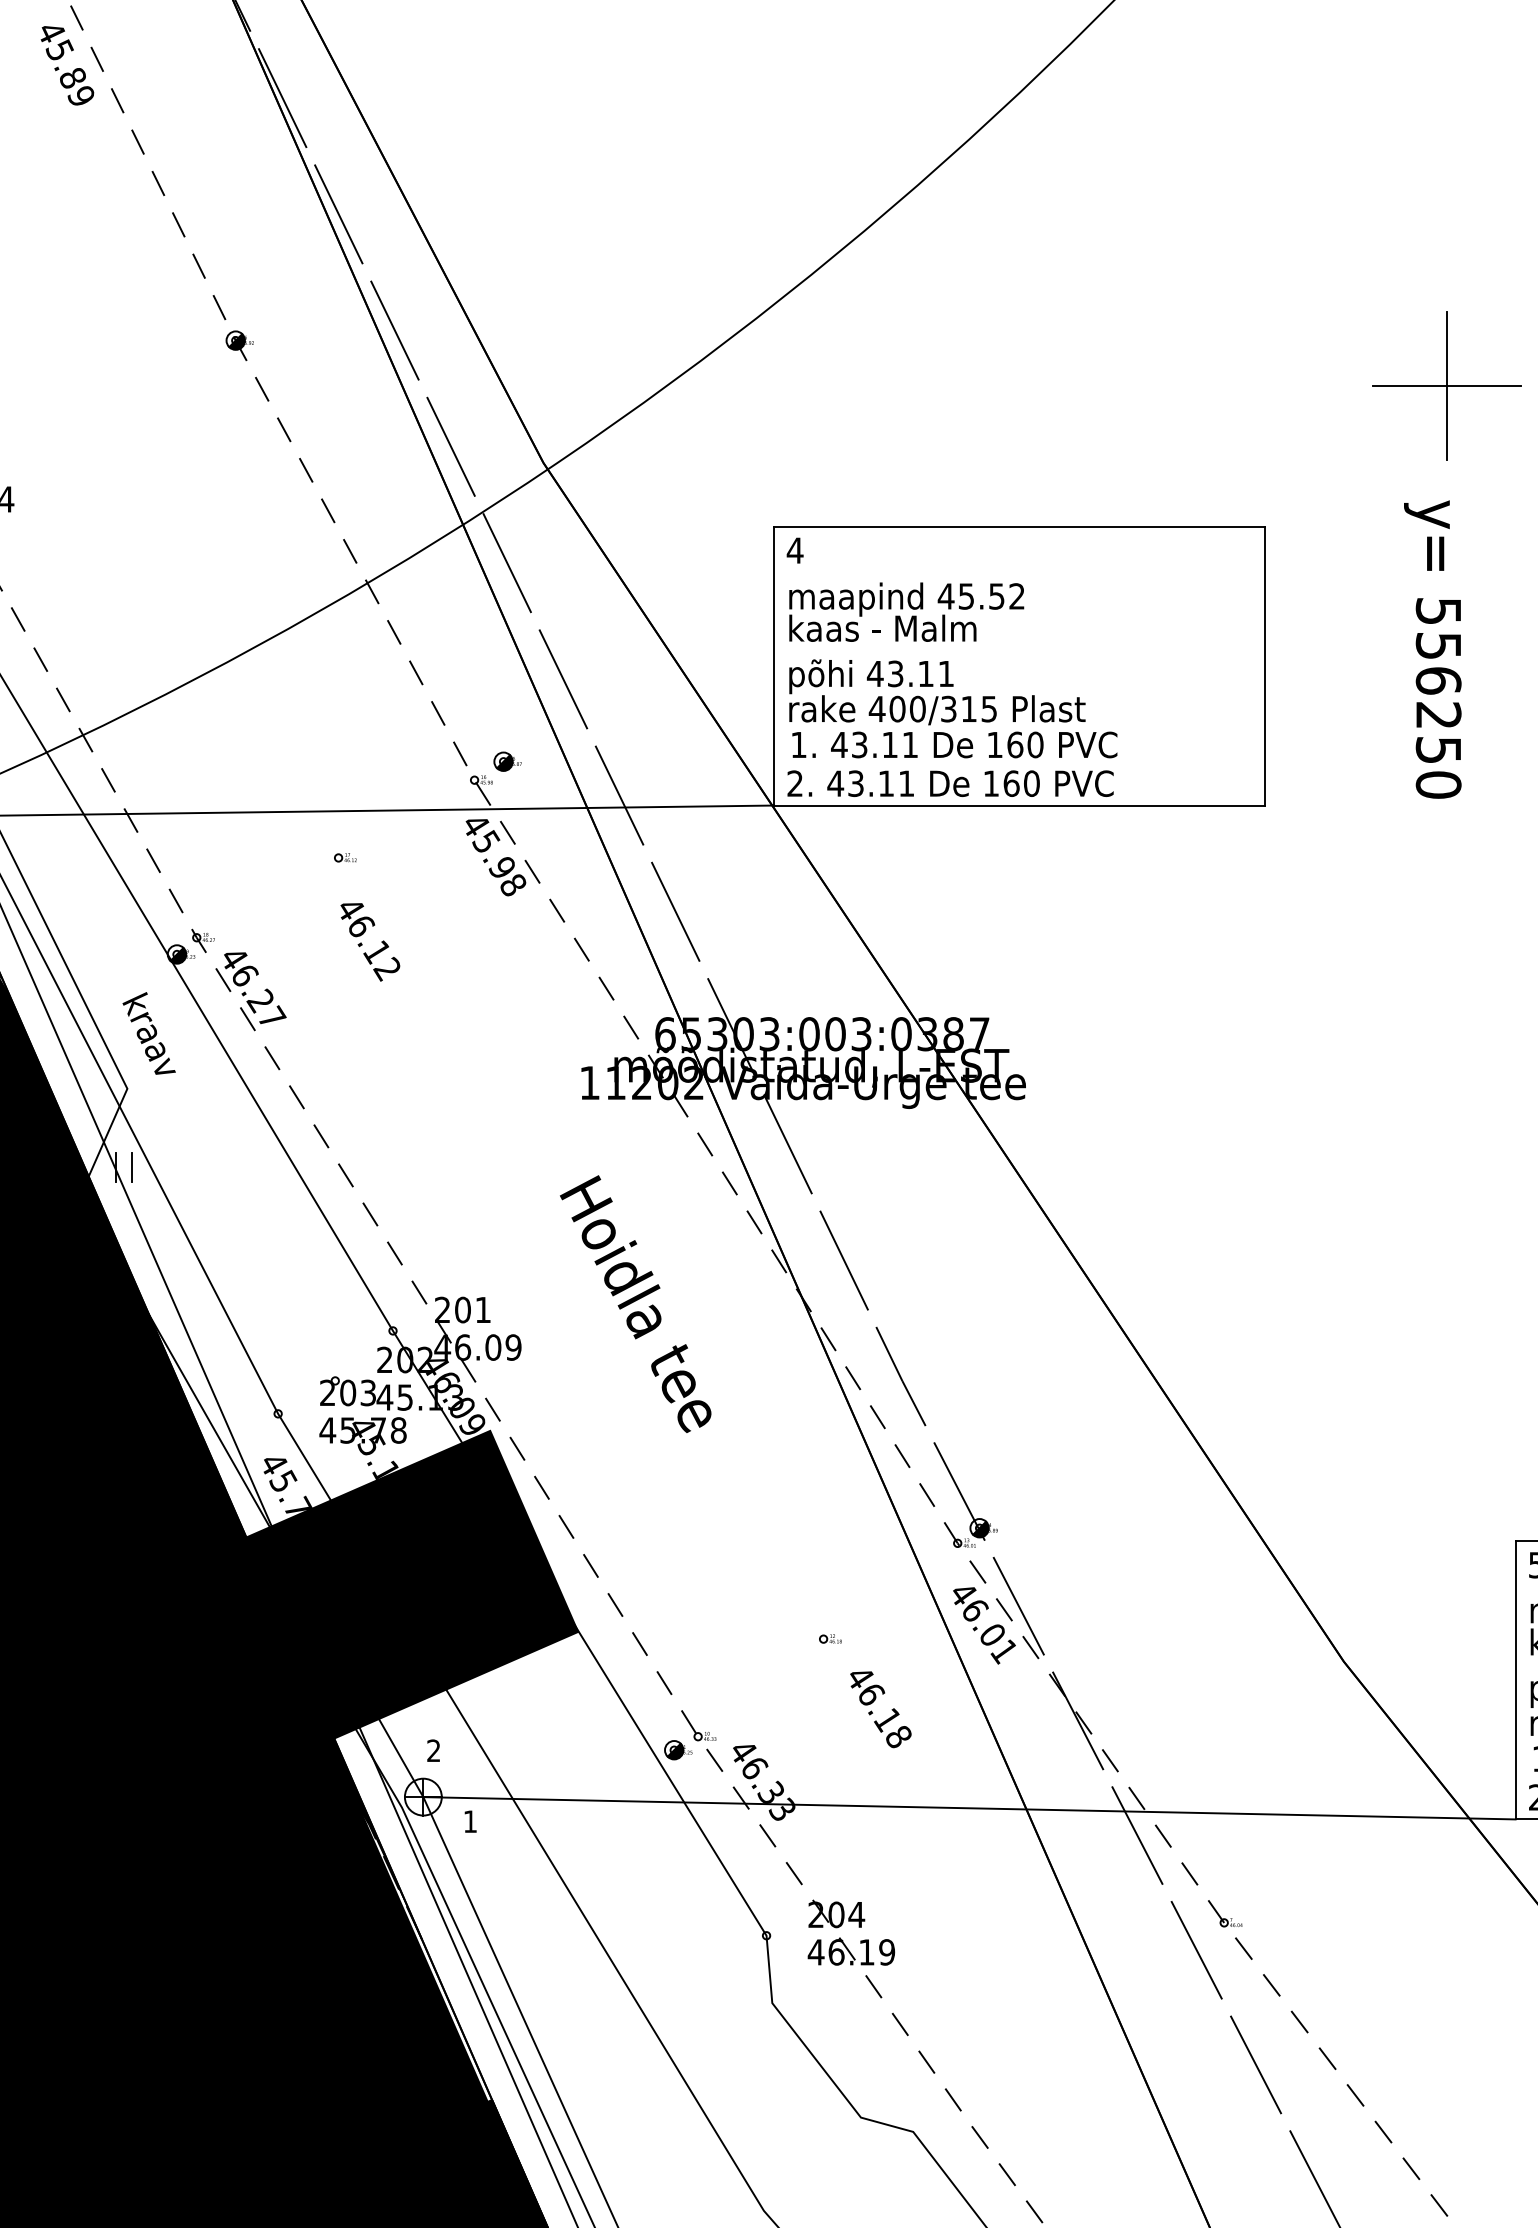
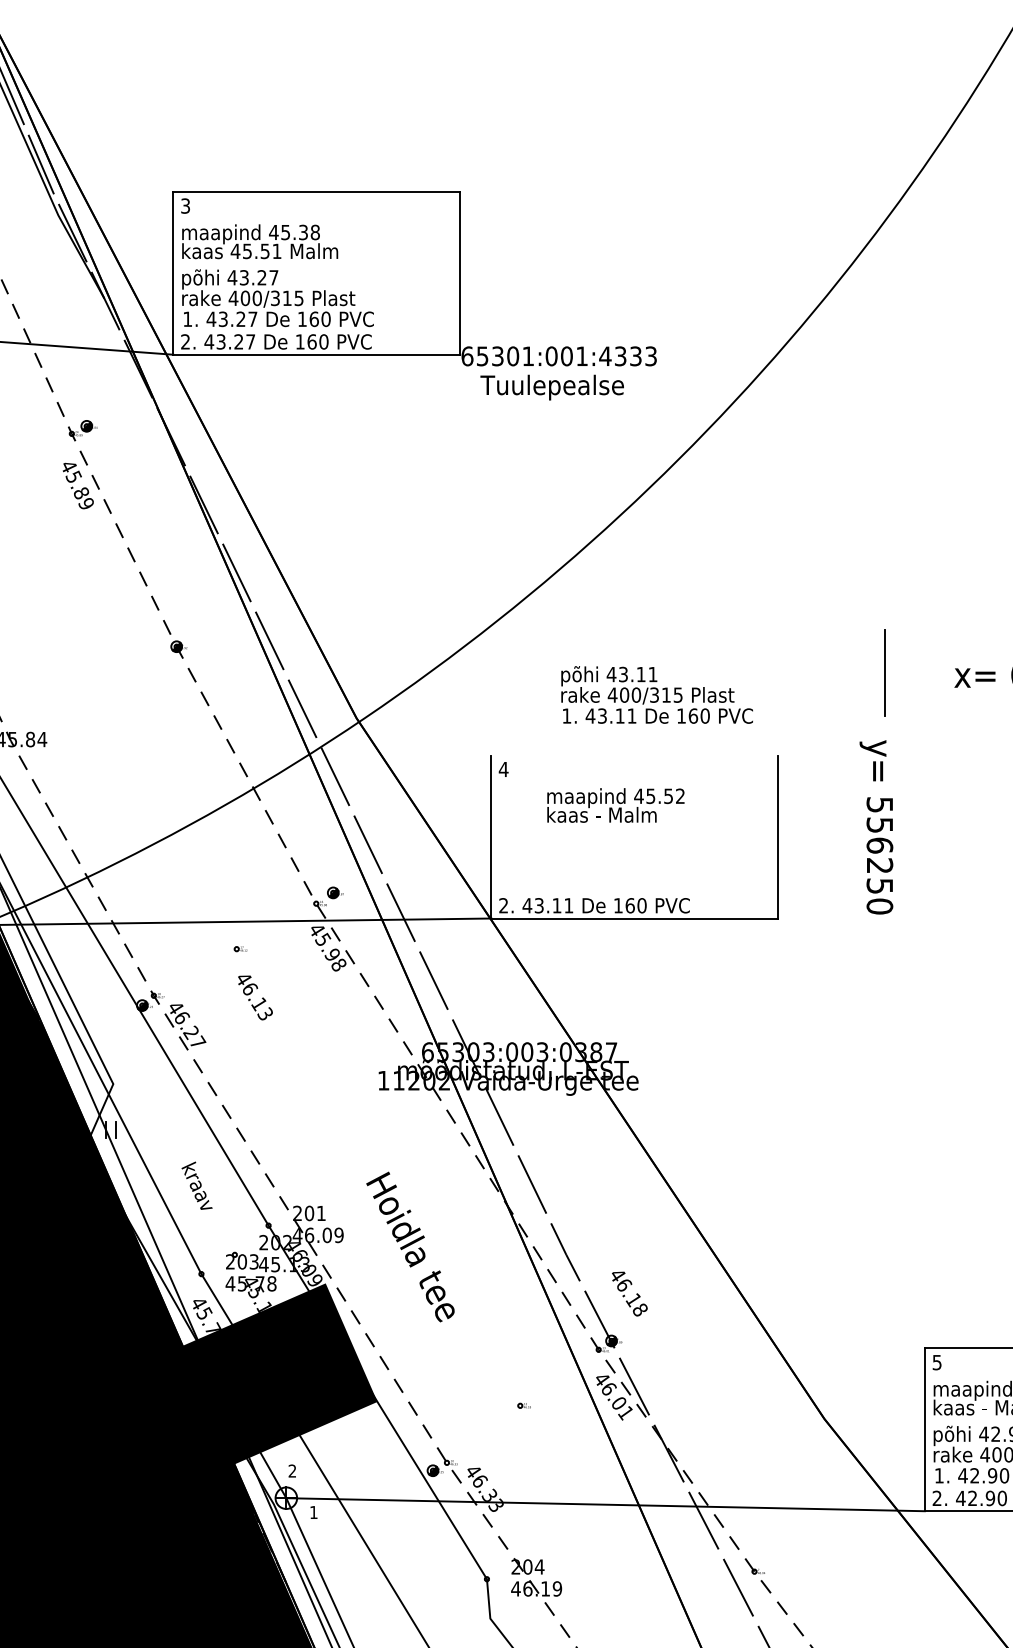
line: (1446, 386) -> (884, 673), removed
line: (1018, 526) -> (634, 755), removed
text: (906, 612) -> (615, 805), moved
text: (952, 708) -> (656, 694), moved
text: (385, 969) -> (264, 1014), 46.12 -> 46.13
text: (148, 1033) -> (196, 1185), moved
text: (635, 1303) -> (410, 1246), moved
text: (880, 1708) -> (629, 1293), moved

